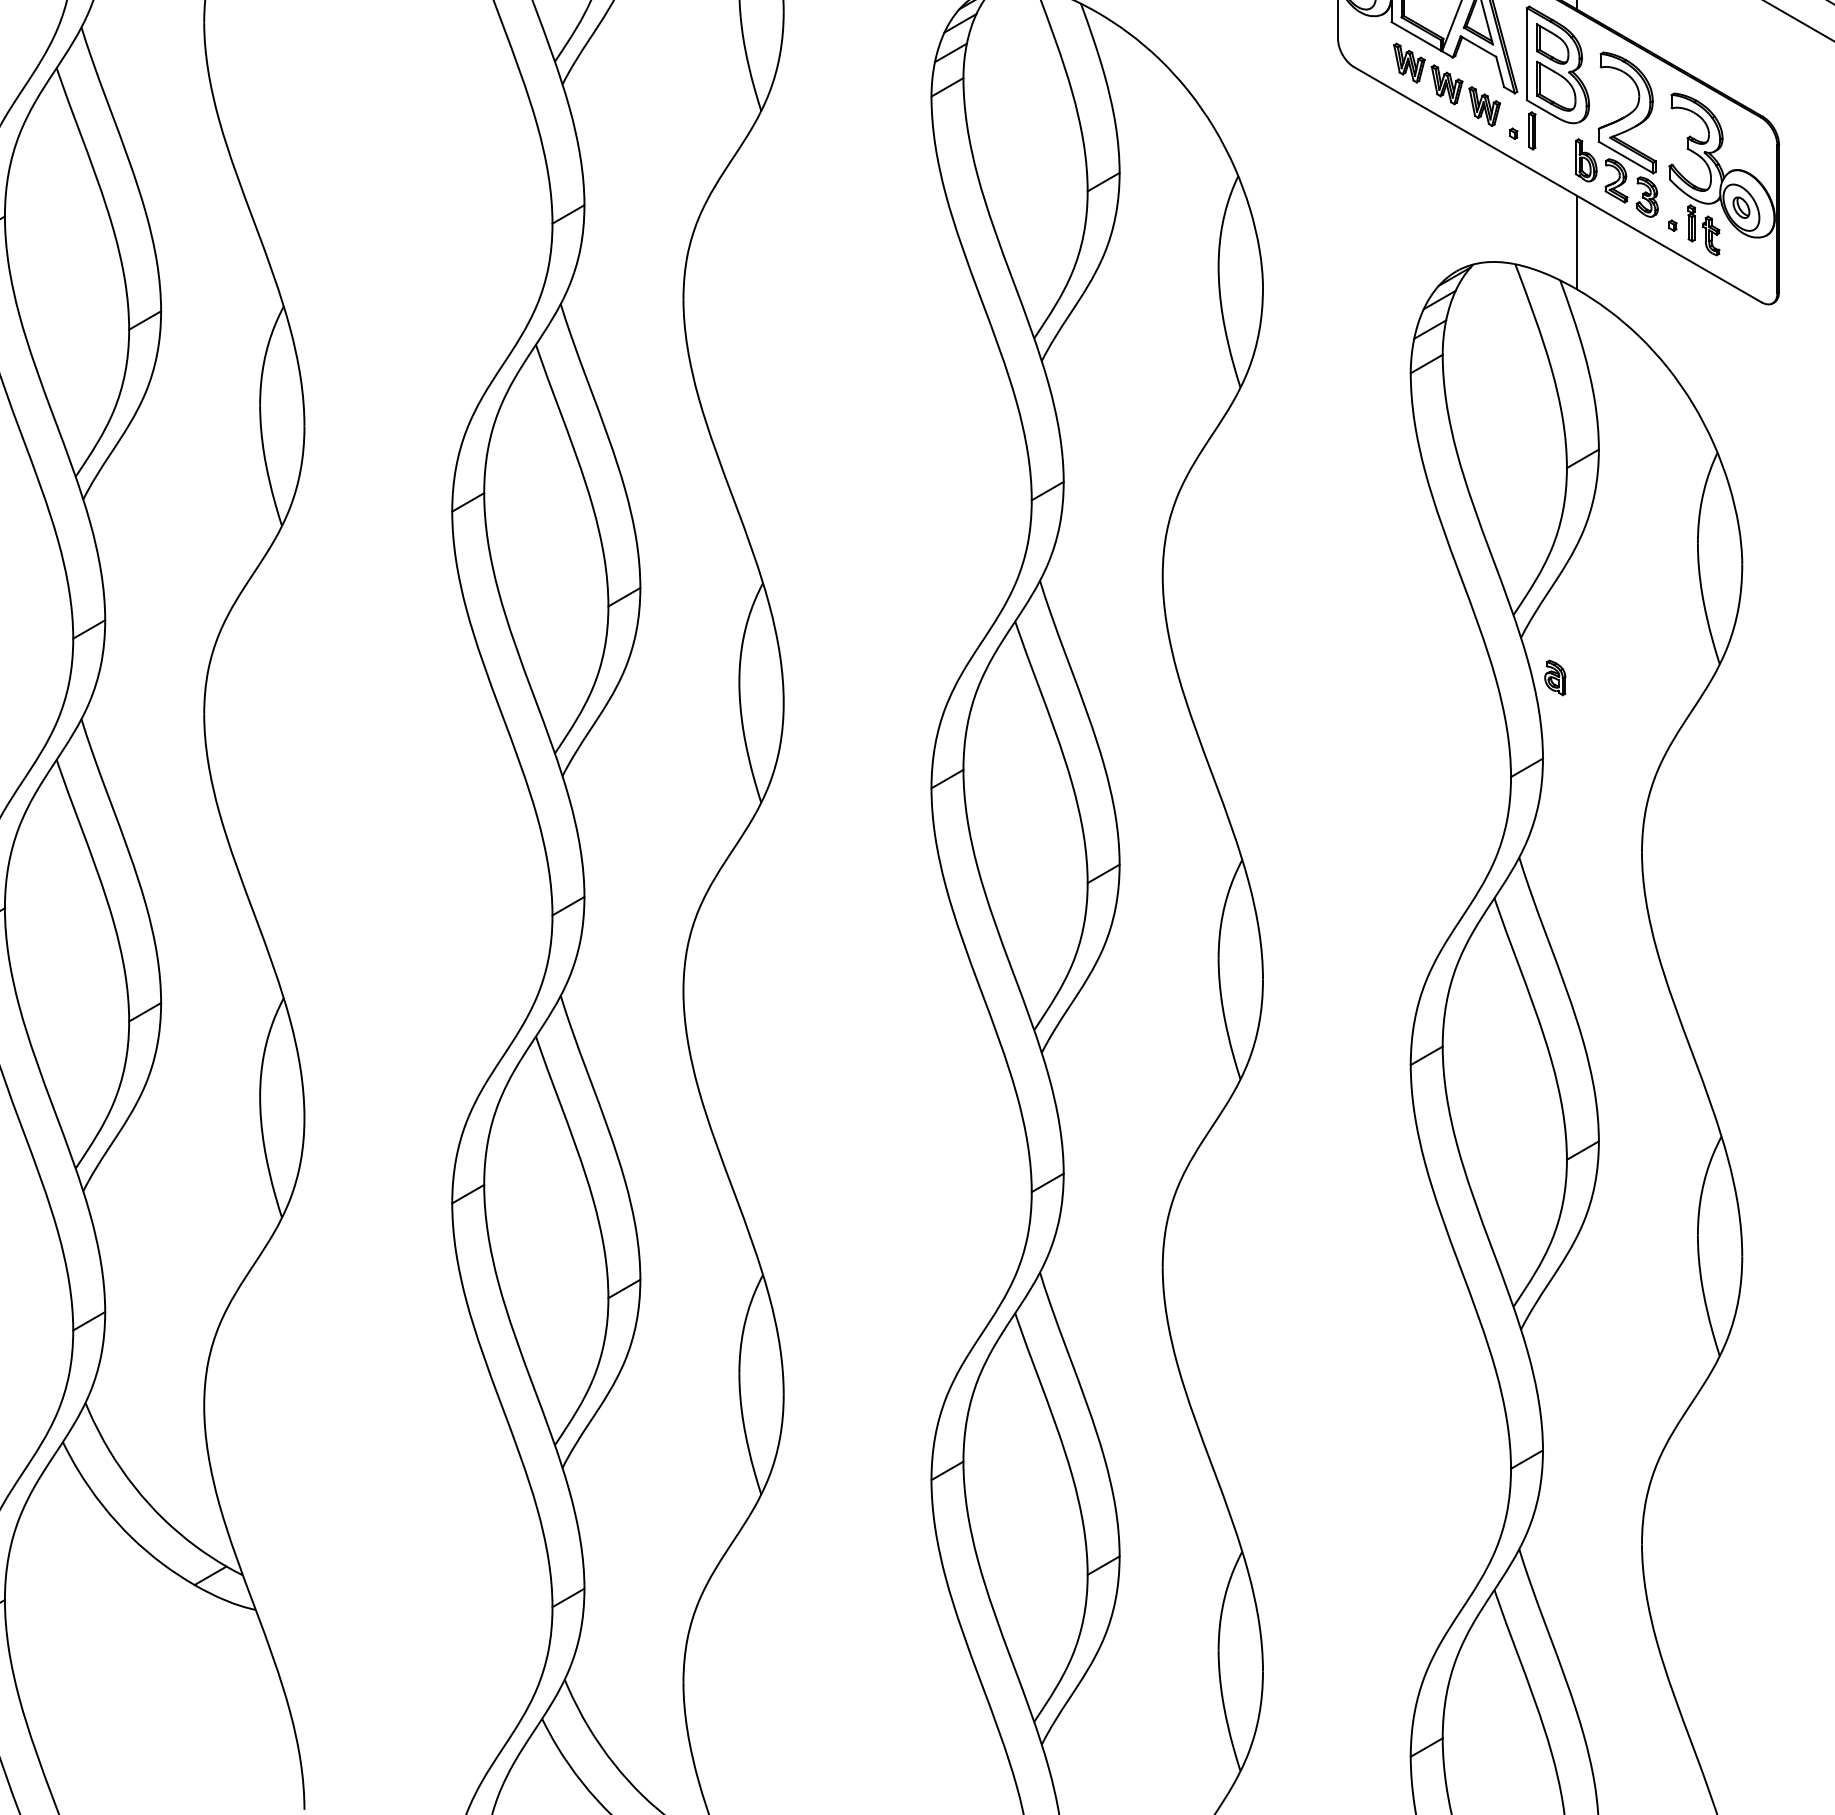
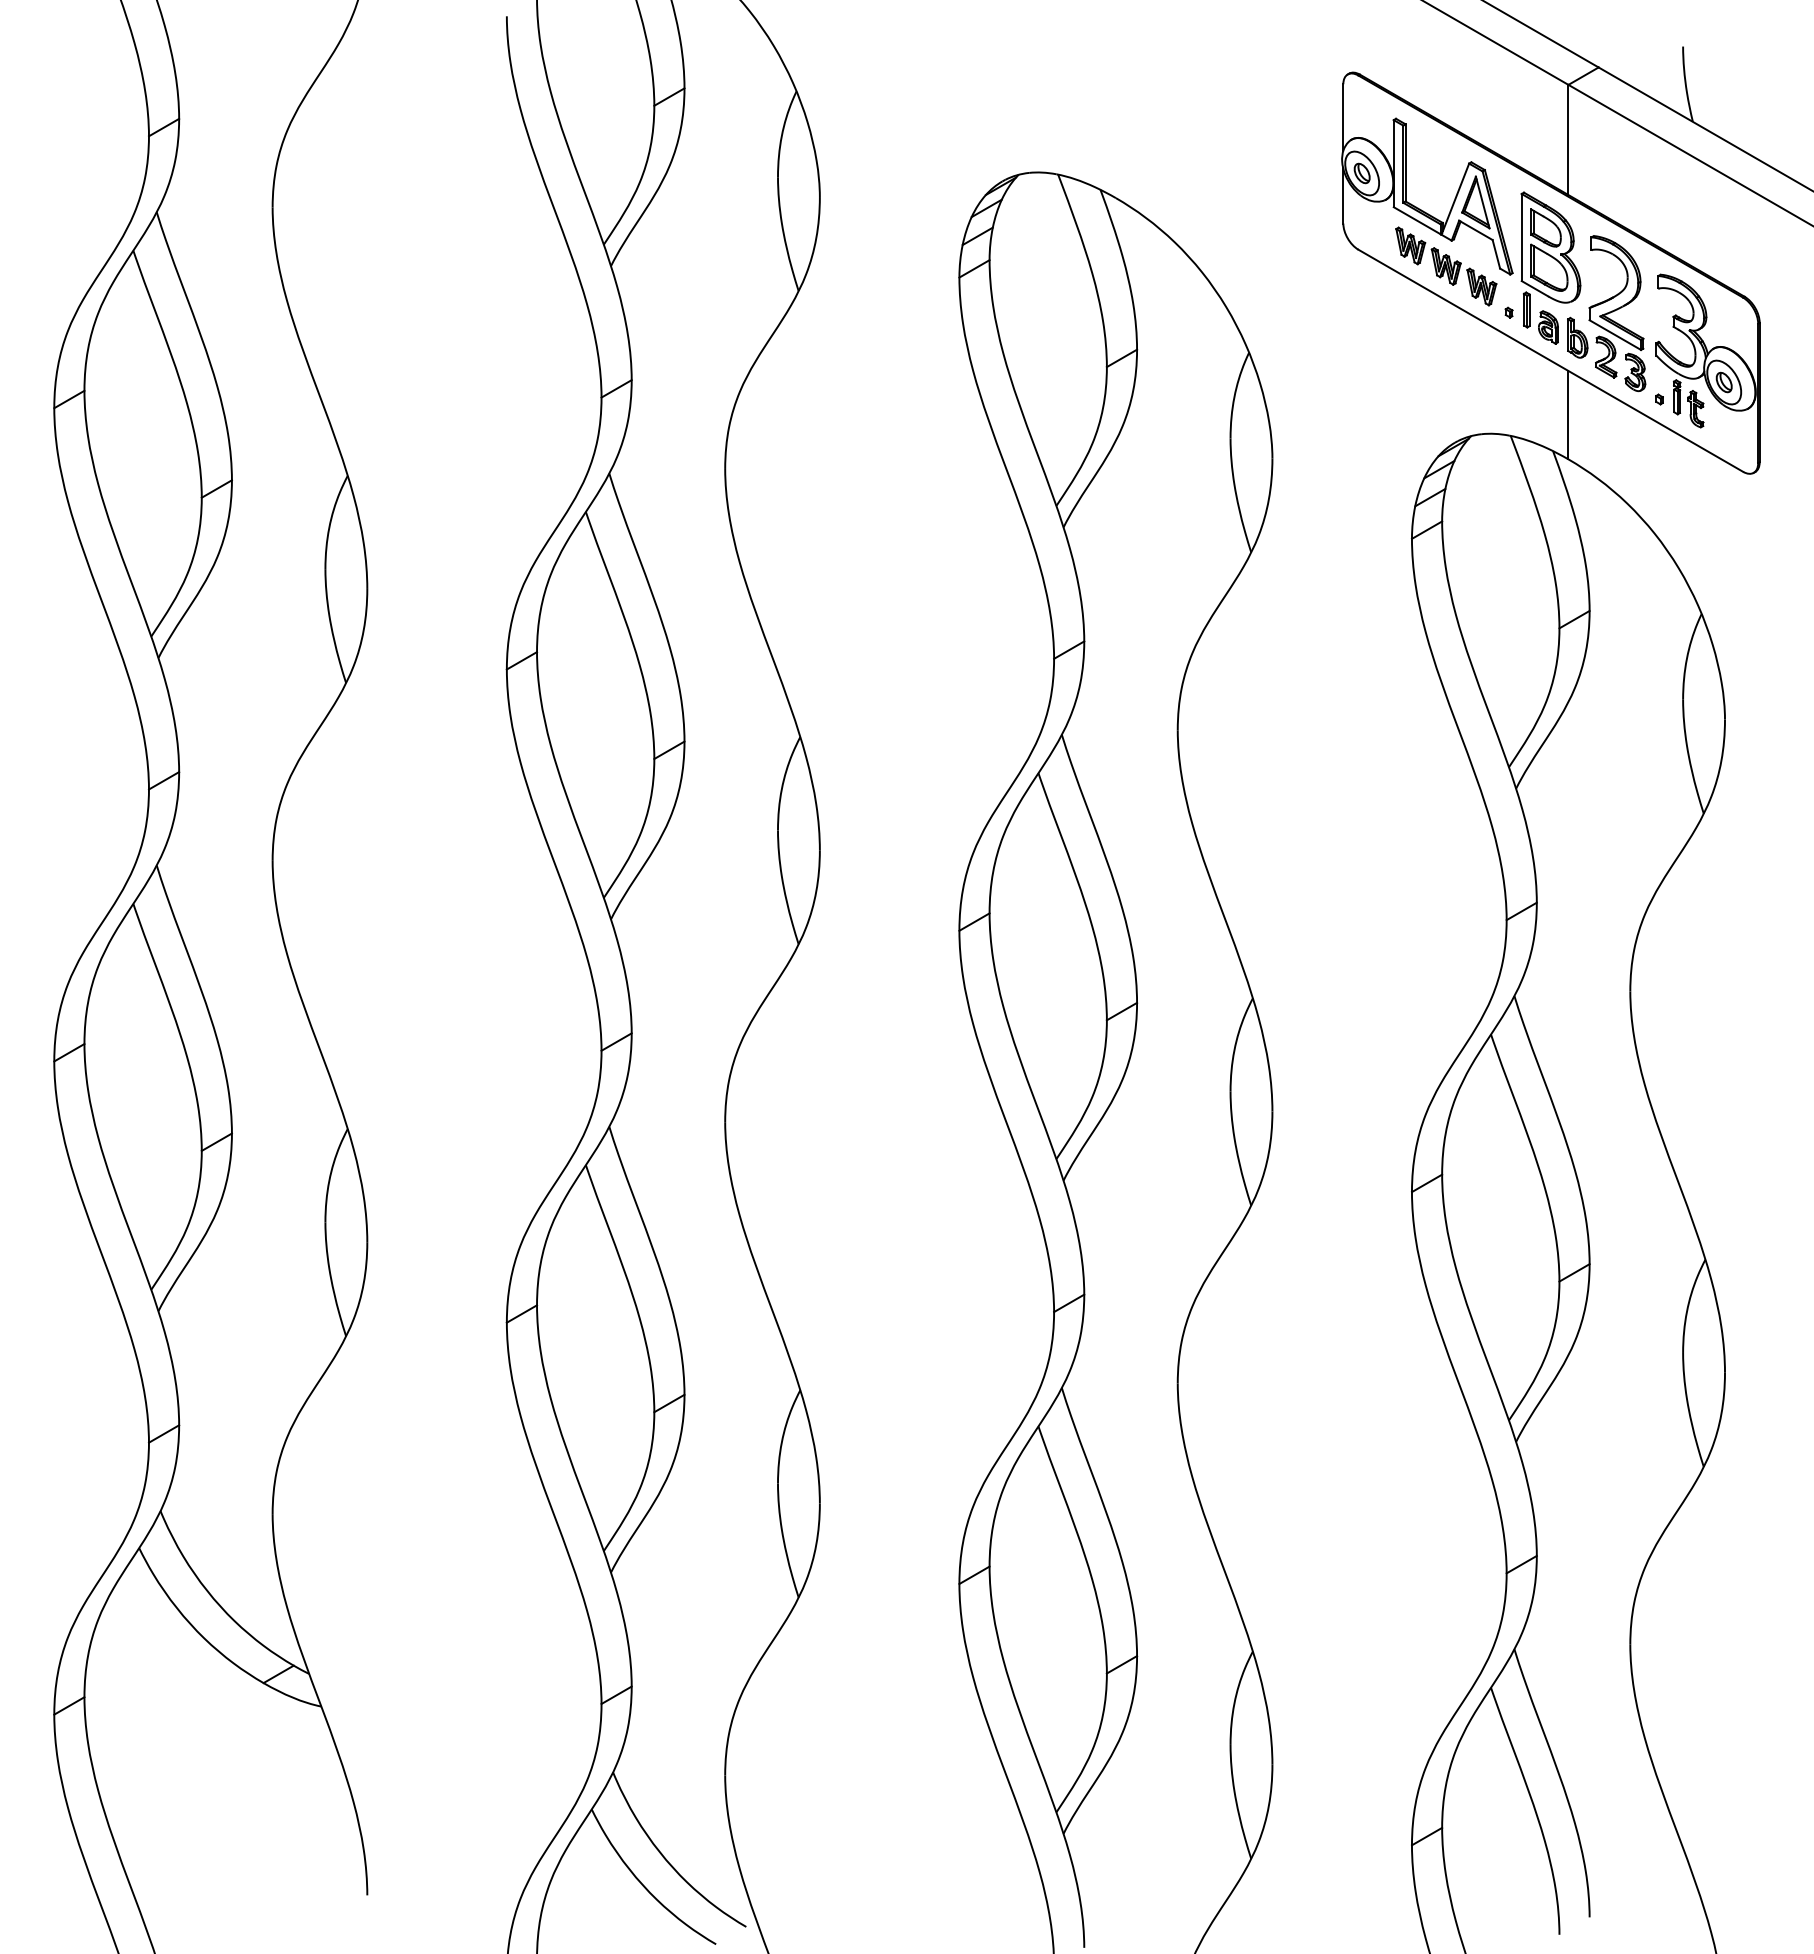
part: (1555, 677) -> (1548, 327), moved

